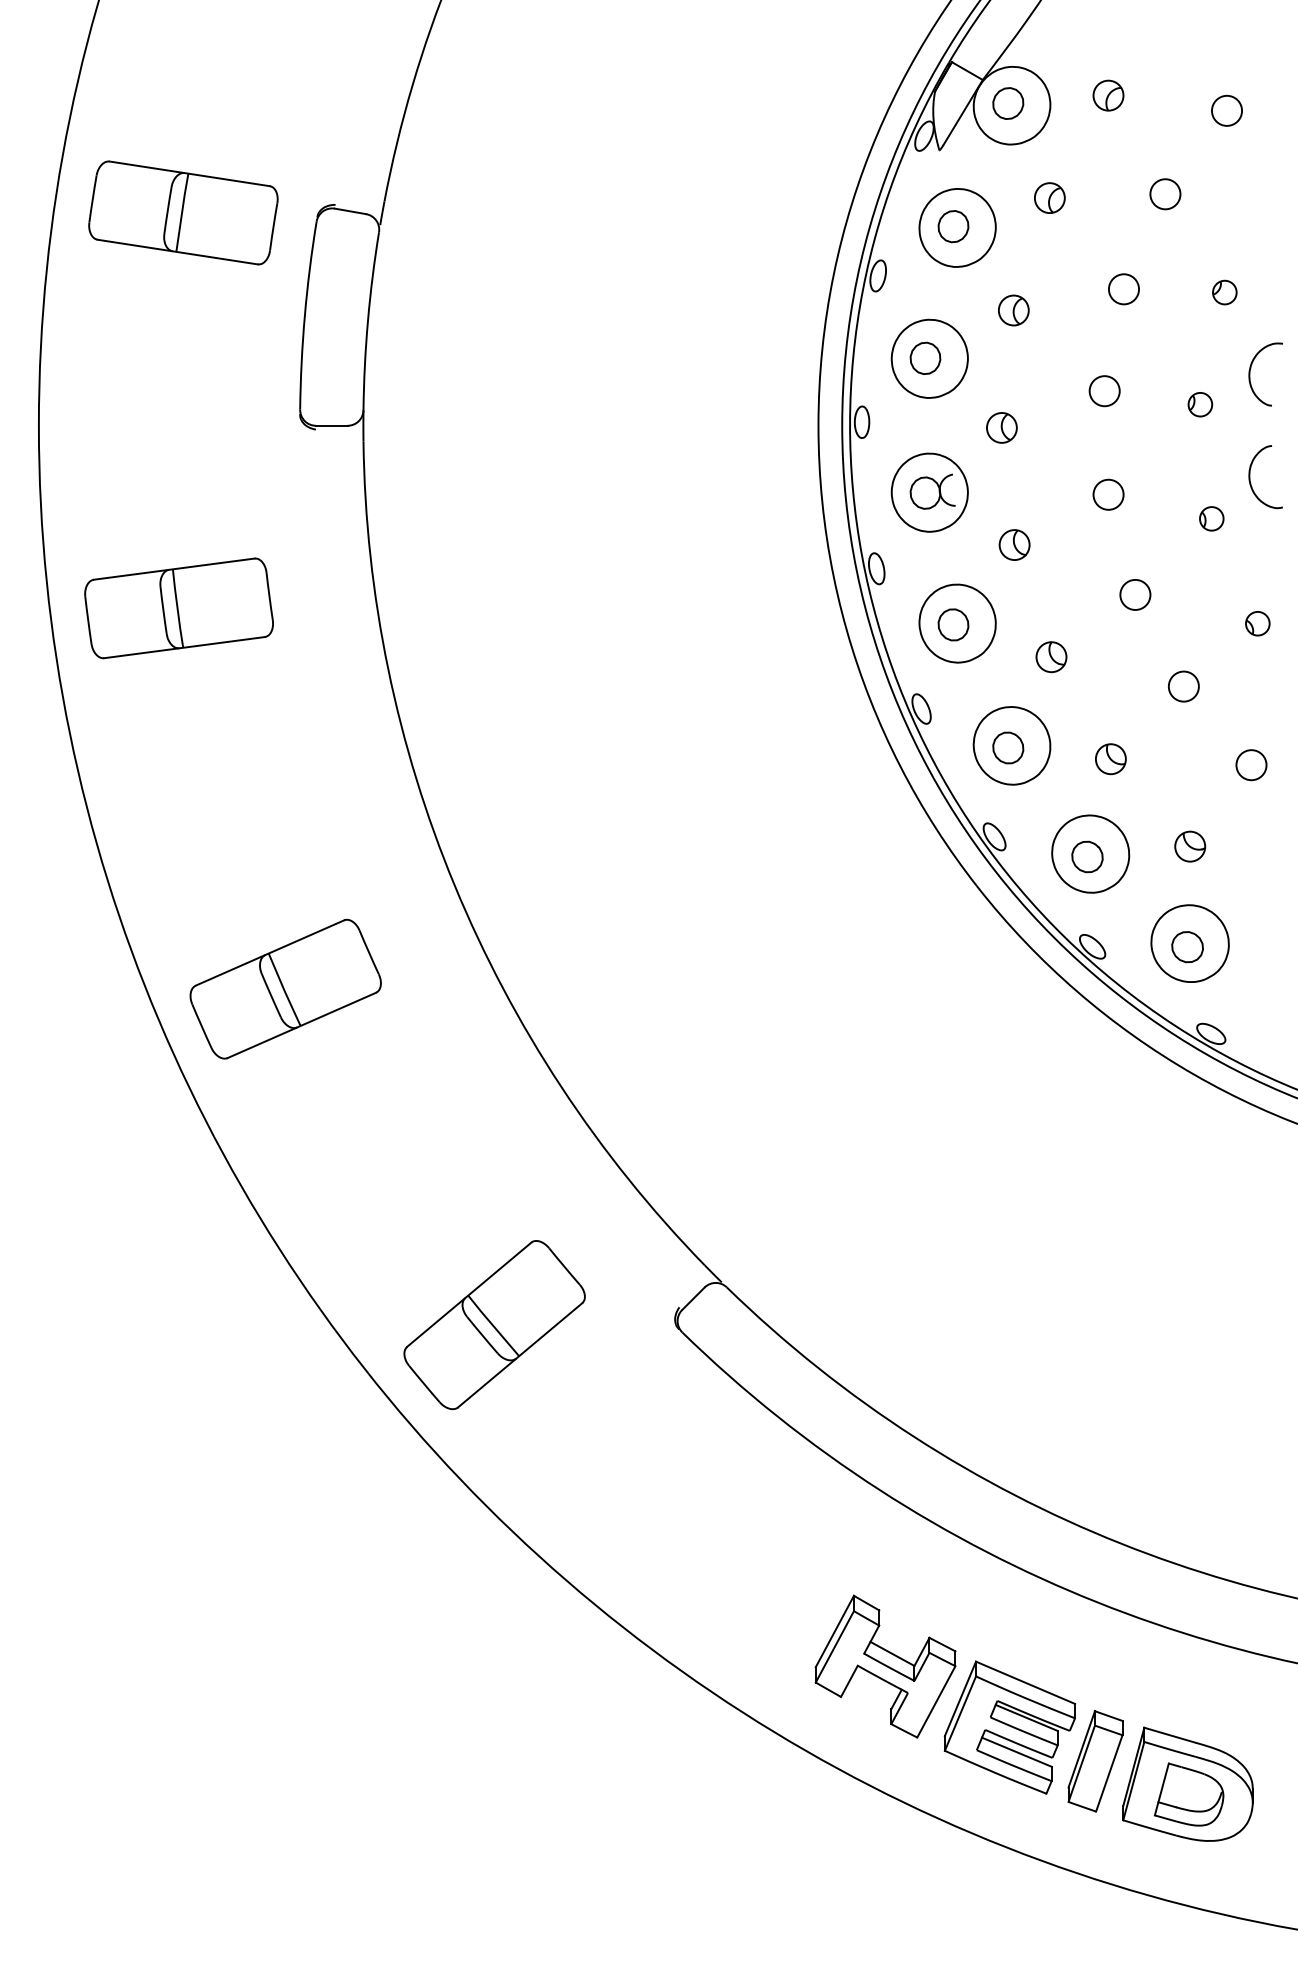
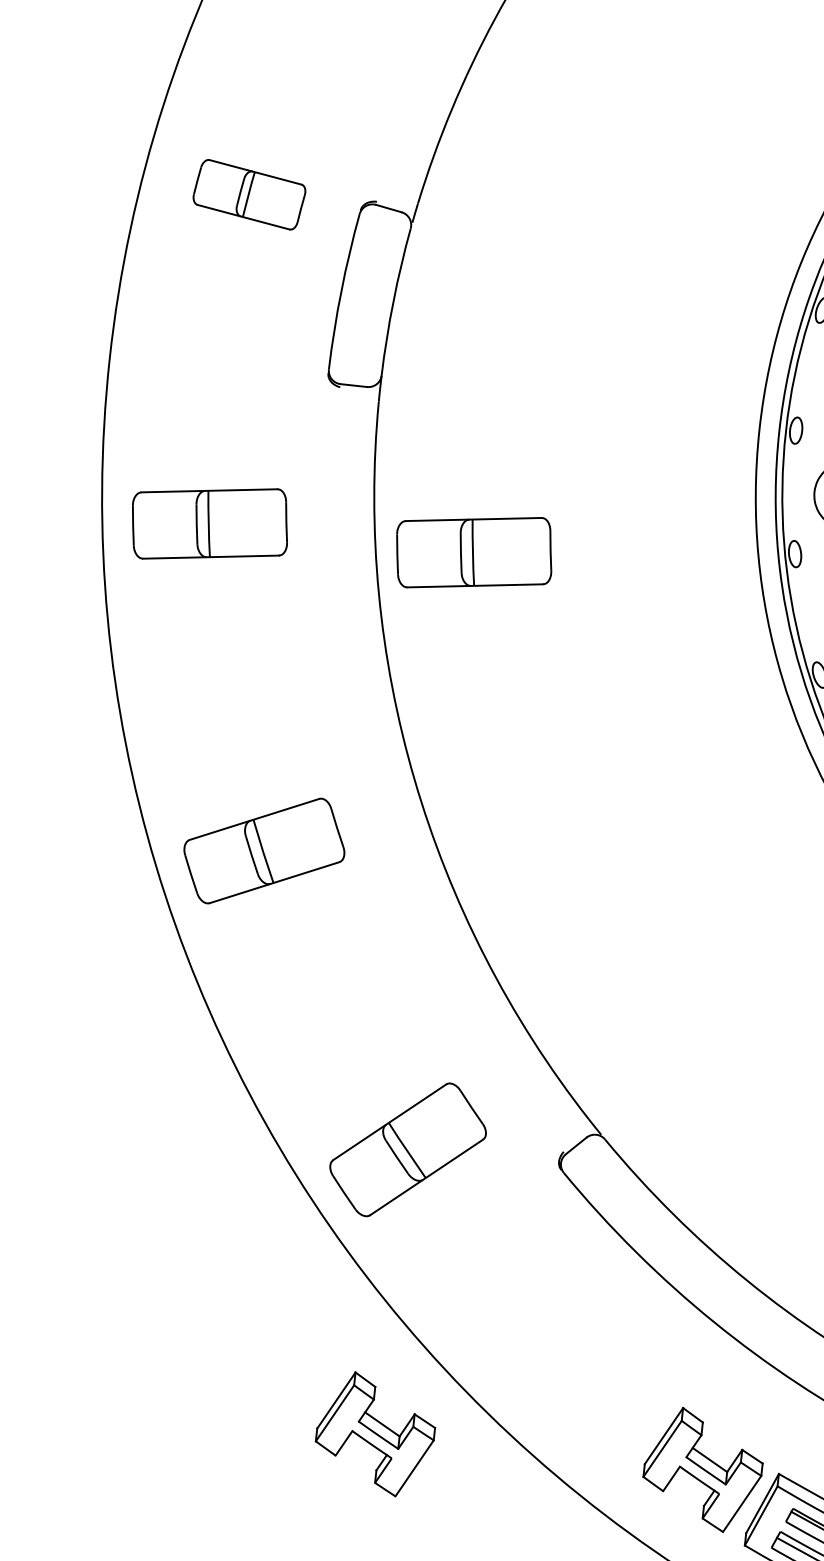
part: (183, 212) -> (249, 194), size x0.7
part: (495, 608) -> (473, 552), added
part: (492, 1666) -> (375, 1434), added

